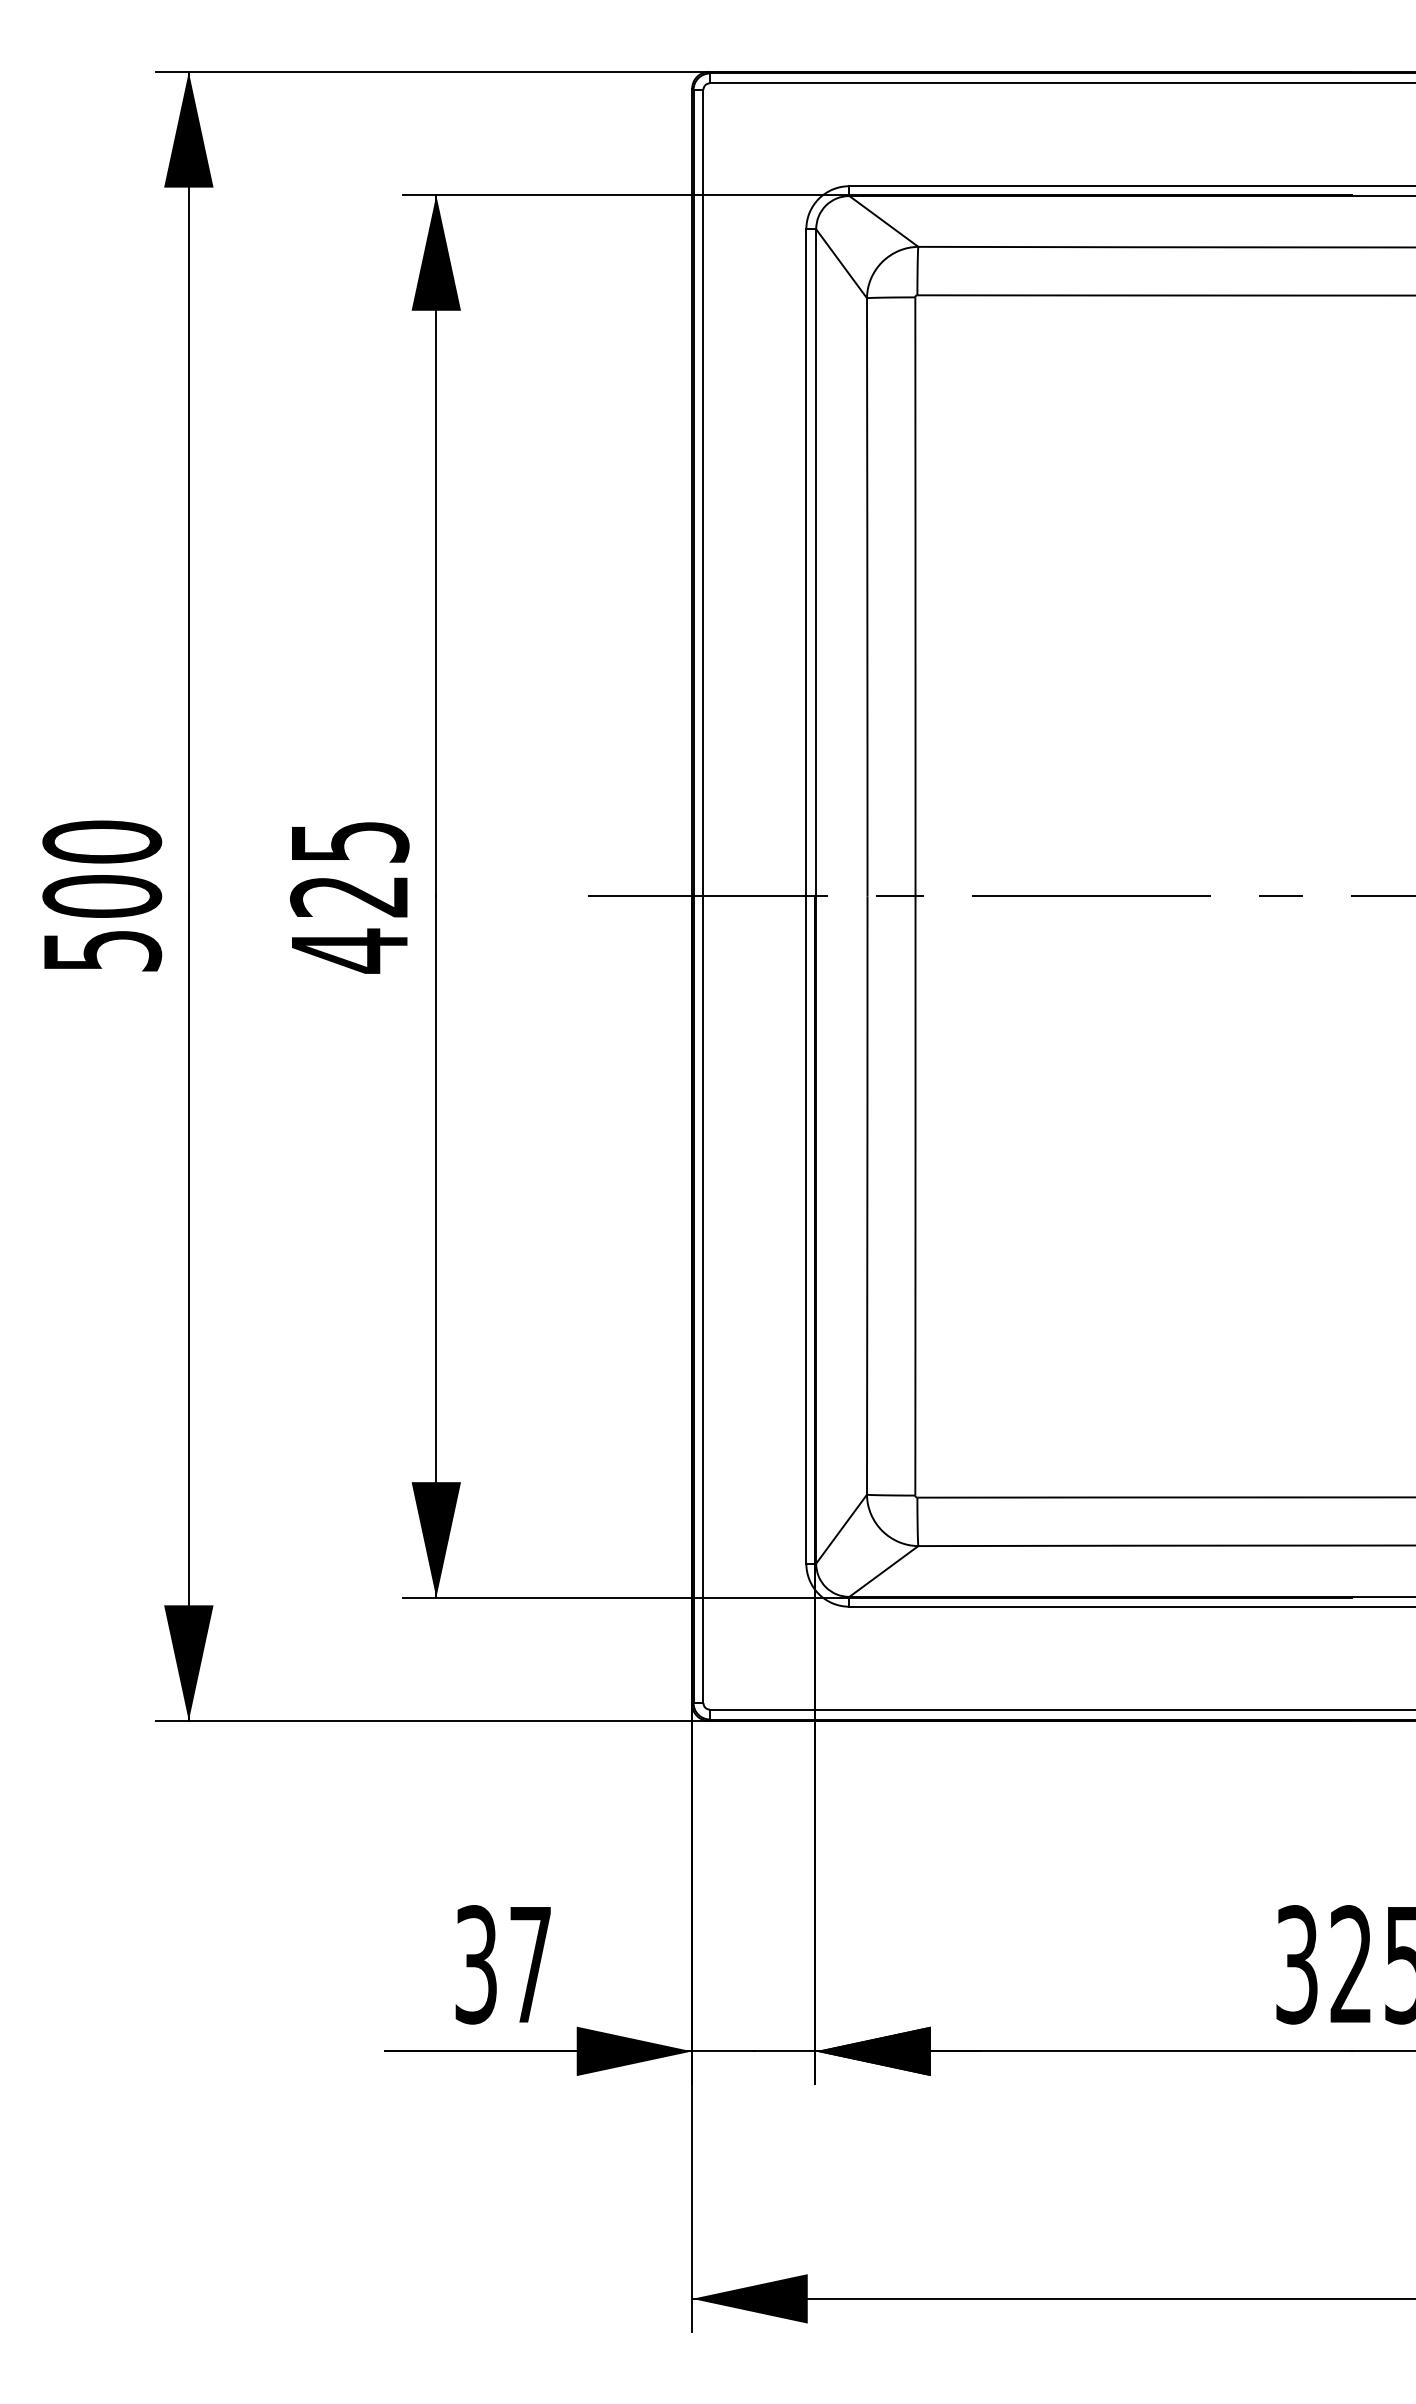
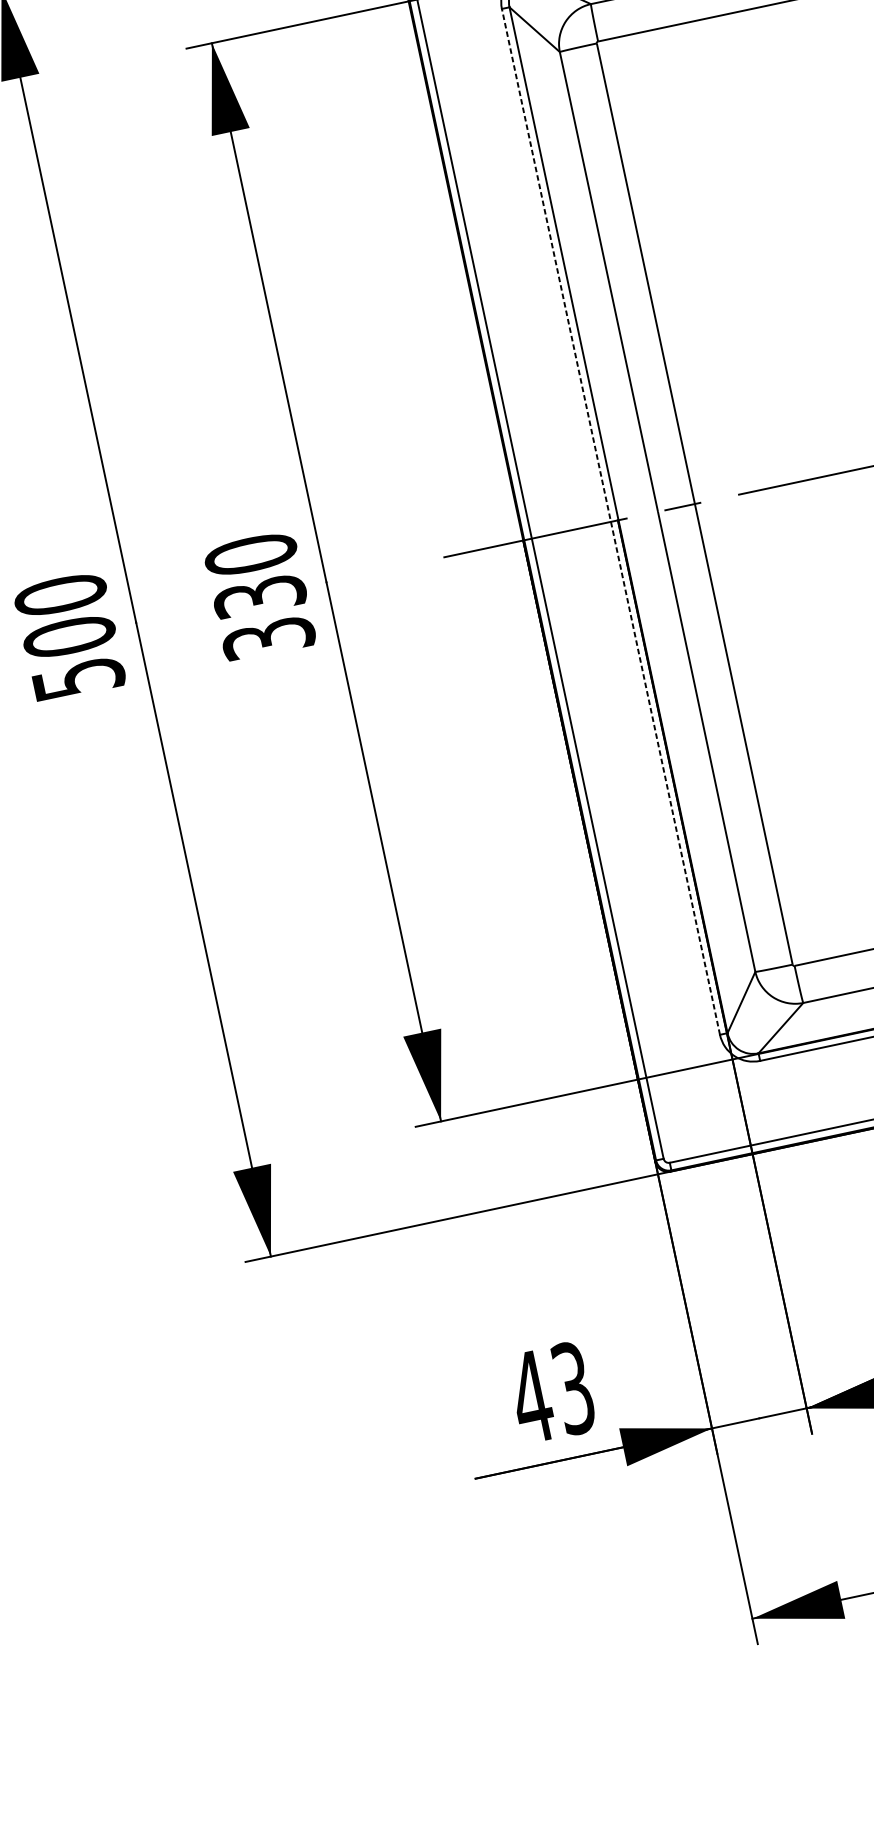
line: (806, 895) -> (610, 521), solid -> dashed
text: (349, 896) -> (259, 596), 425 -> 330
text: (502, 1964) -> (551, 1392), 37 -> 43

